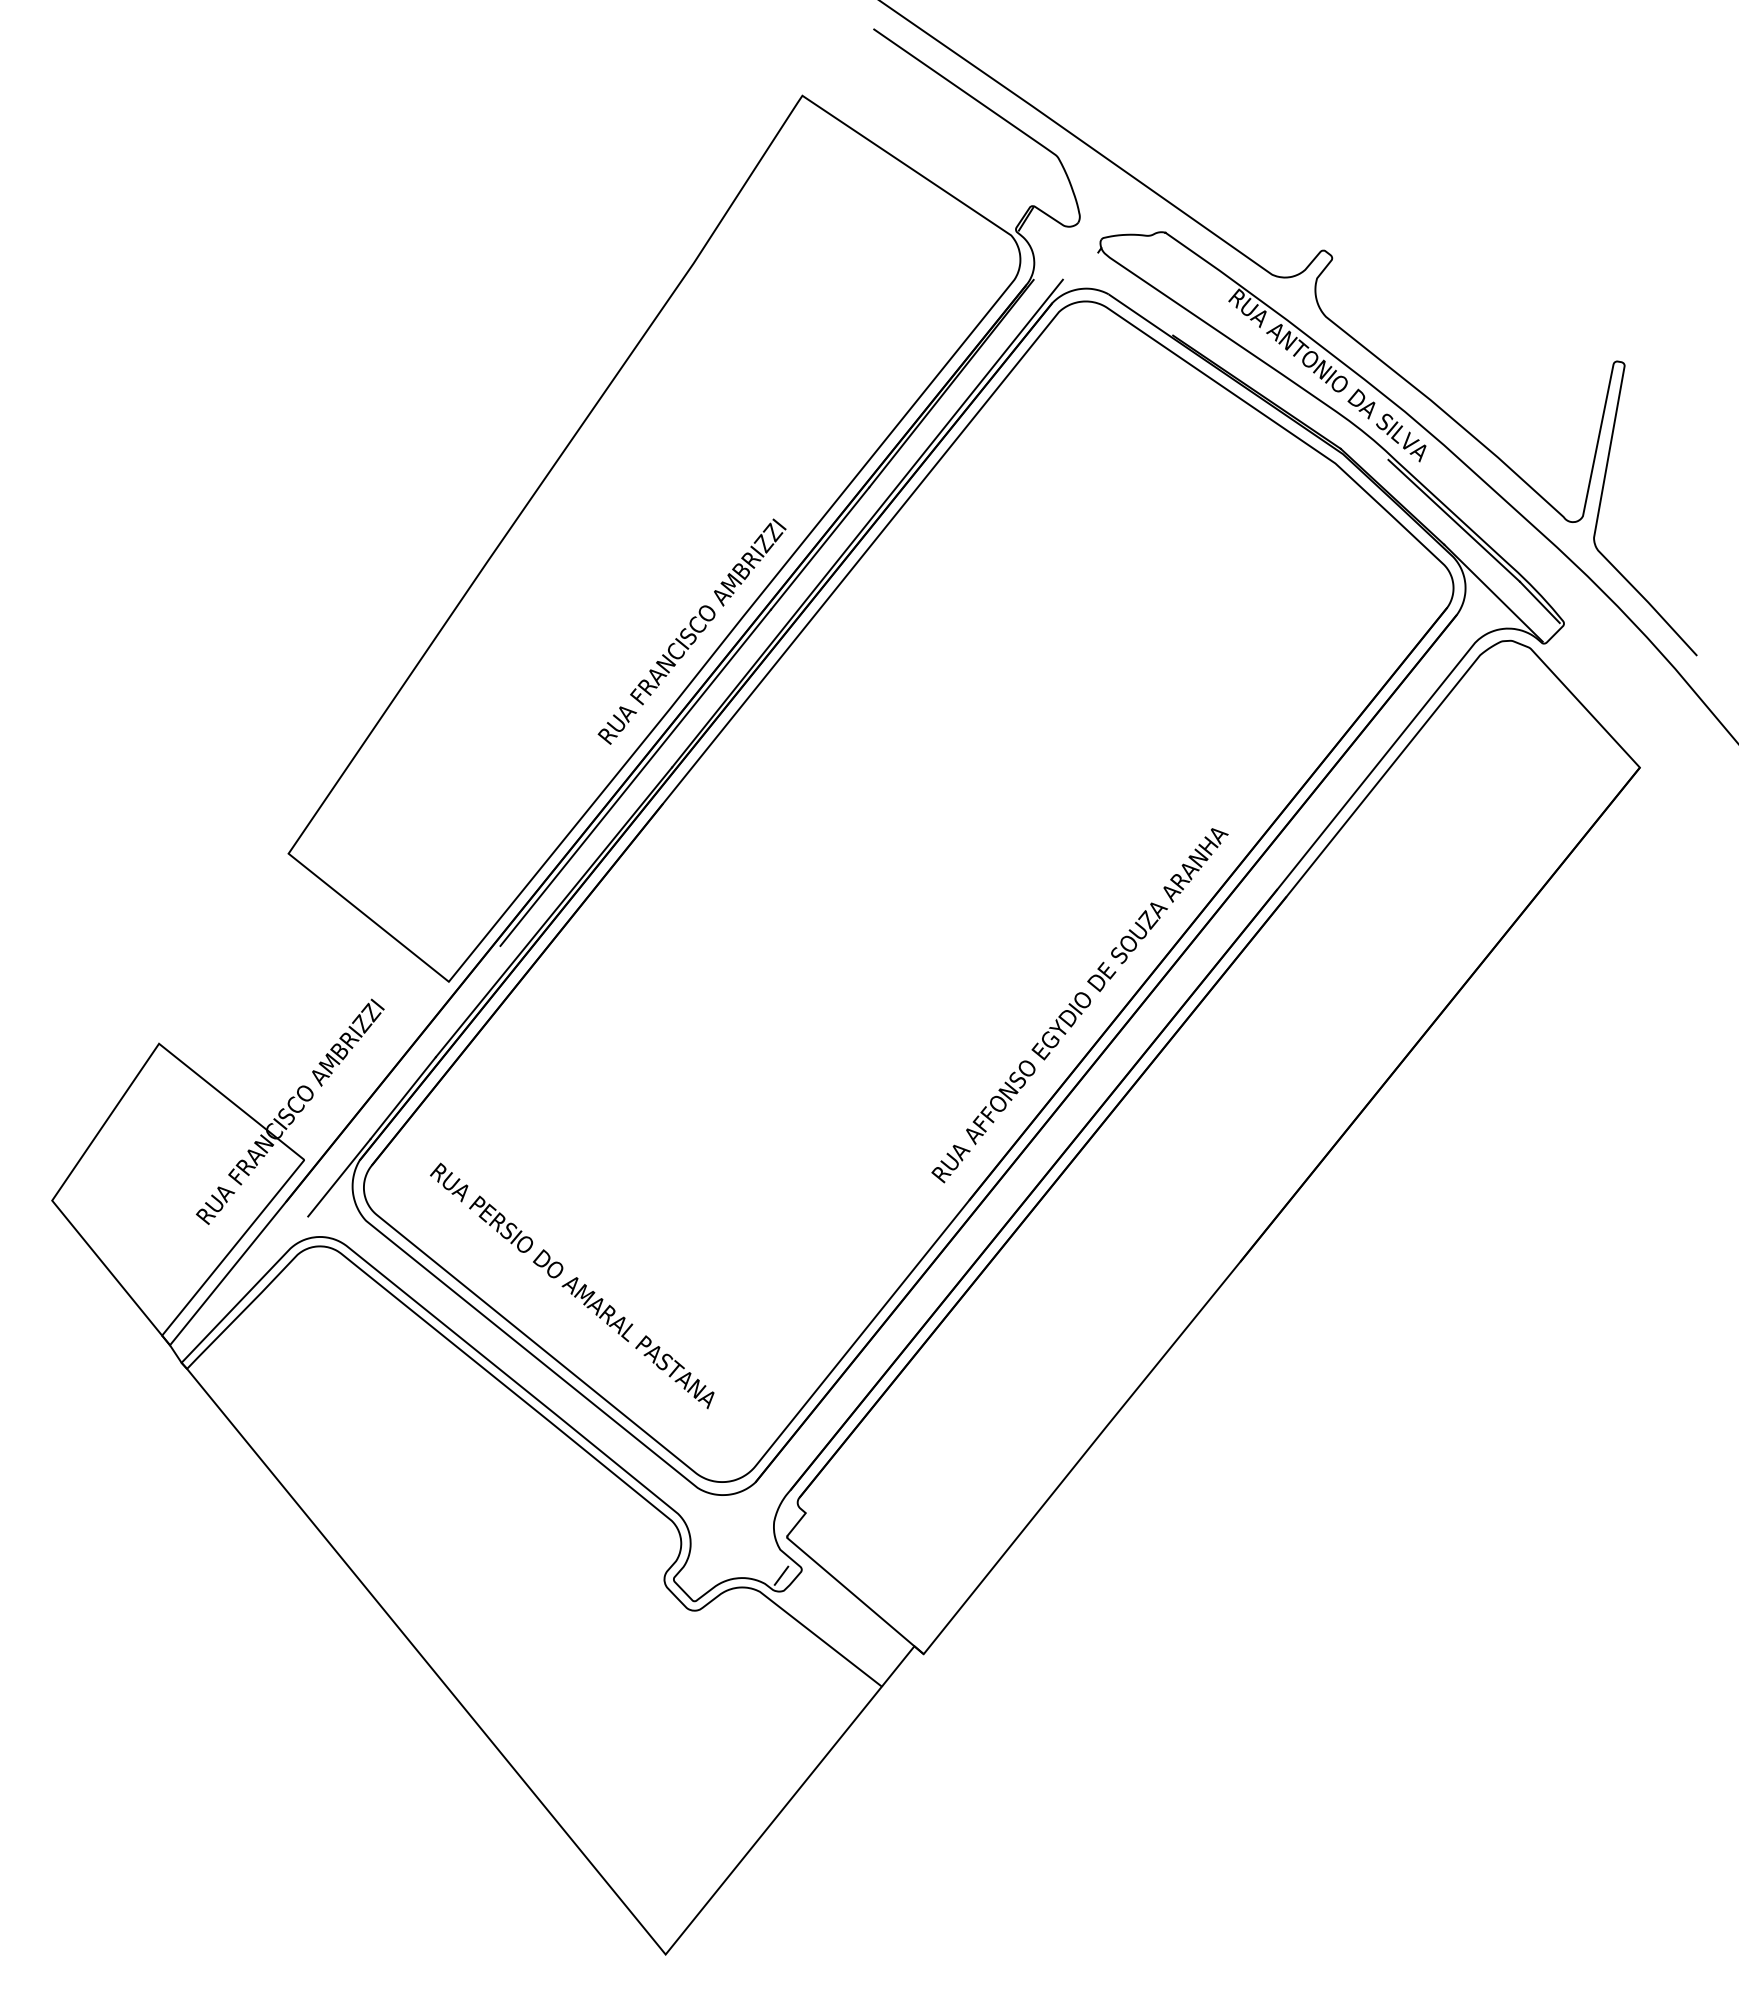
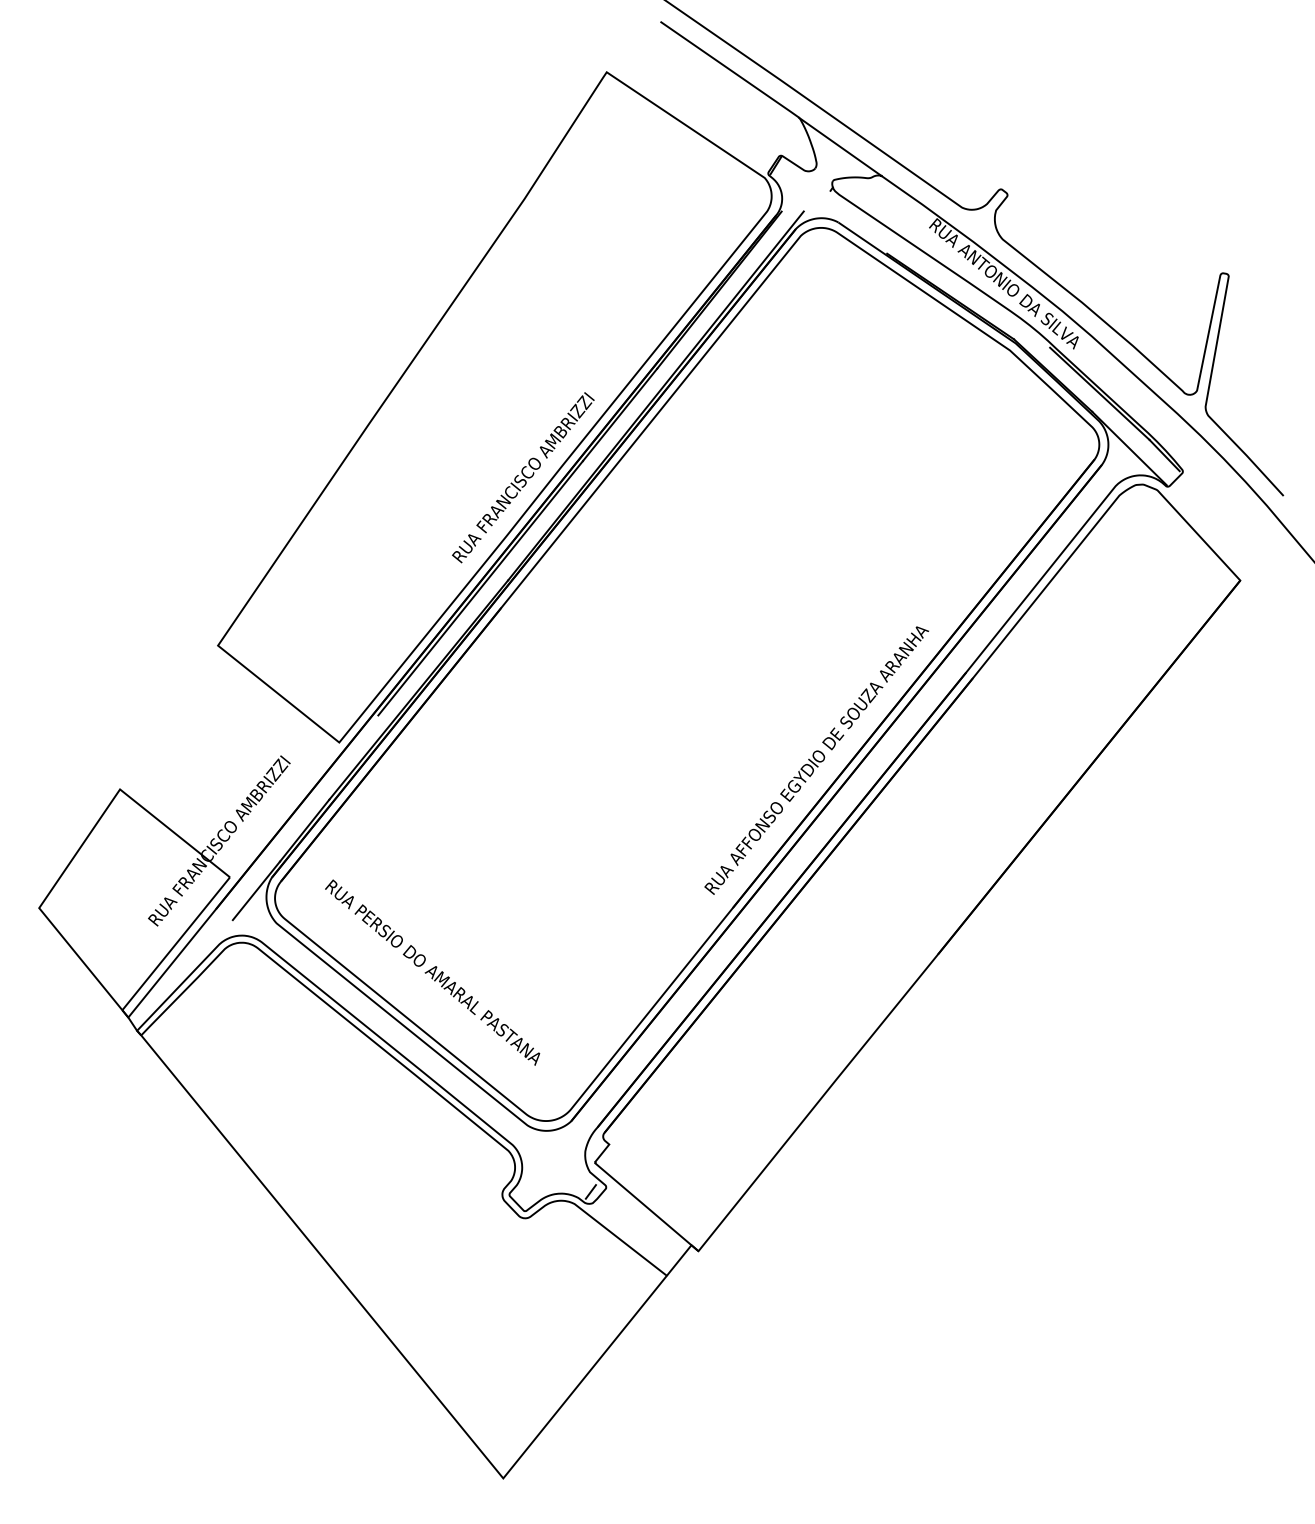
line: (1110, 193) -> (839, 146), added

